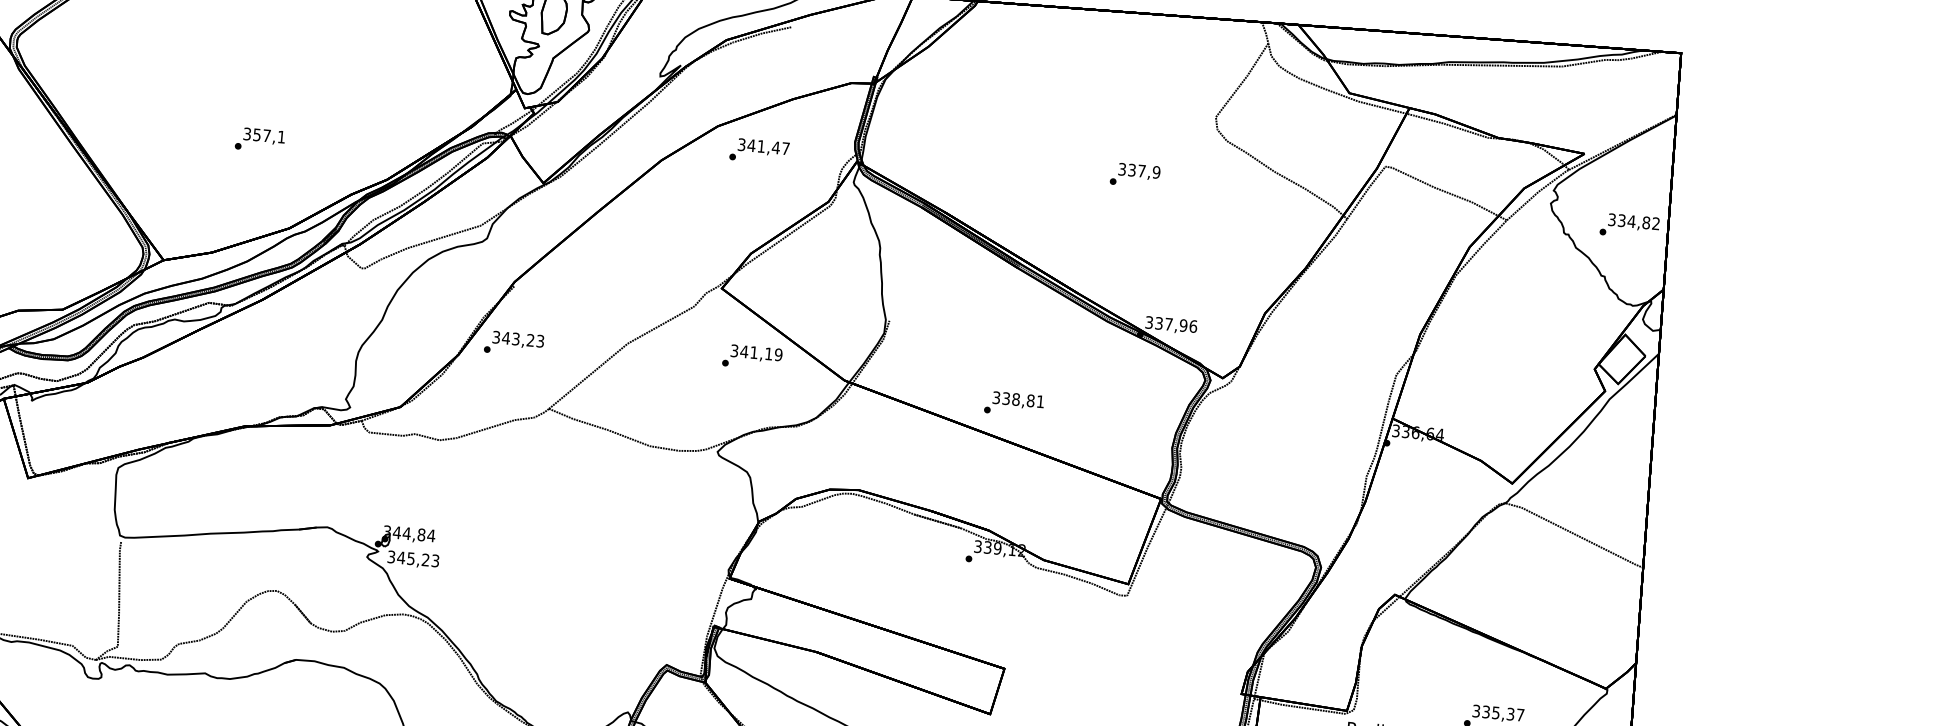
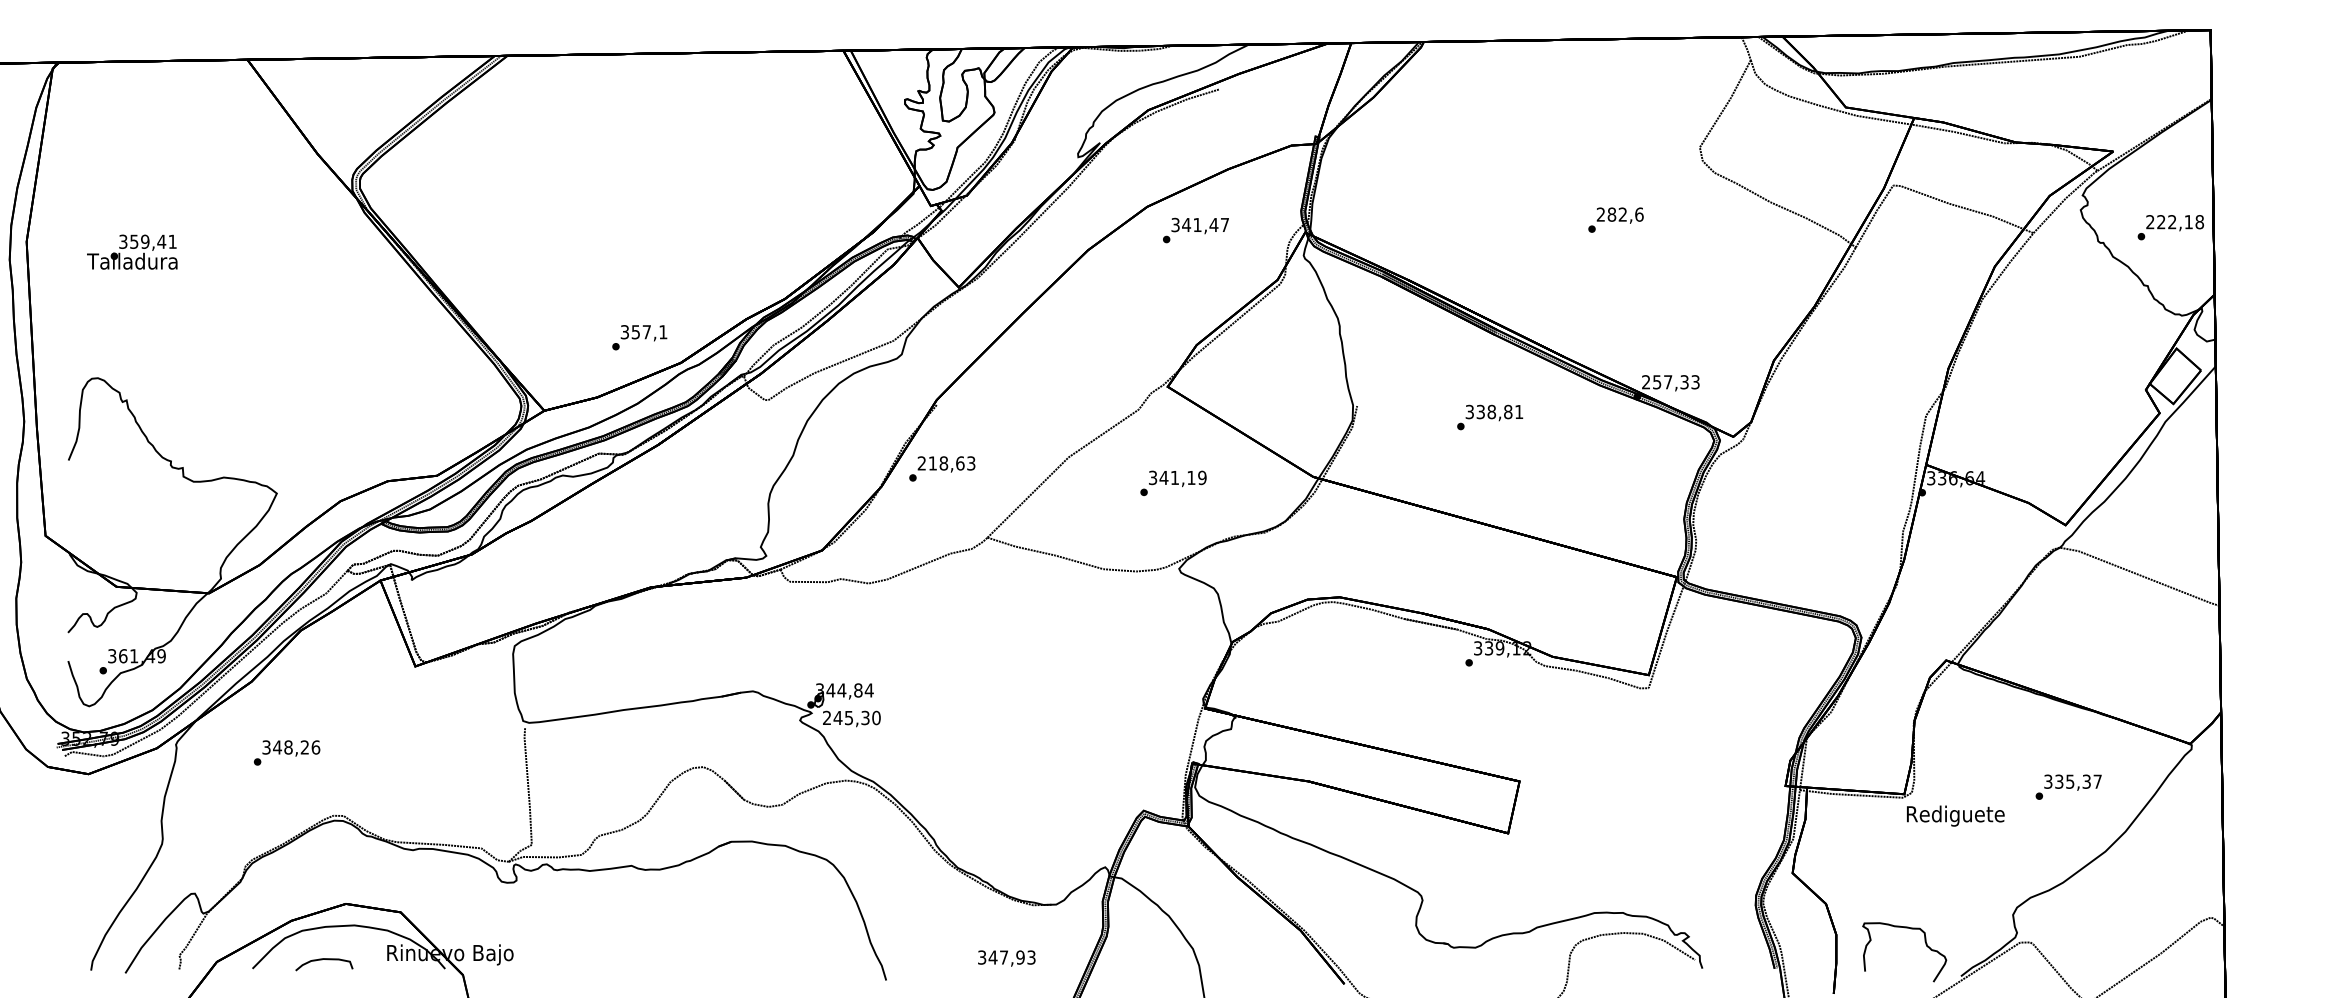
text: (259, 139) -> (639, 337), moved
text: (1138, 170) -> (1619, 214), 337,9 -> 282,6
text: (1634, 222) -> (2175, 222), 334,82 -> 222,18
text: (1170, 324) -> (1670, 382), 337,96 -> 257,33
text: (512, 338) -> (940, 463), 343,23 -> 218,63
text: (752, 356) -> (1173, 482), moved
text: (1014, 404) -> (1490, 417), moved
text: (413, 558) -> (851, 717), 345,23 -> 245,30

